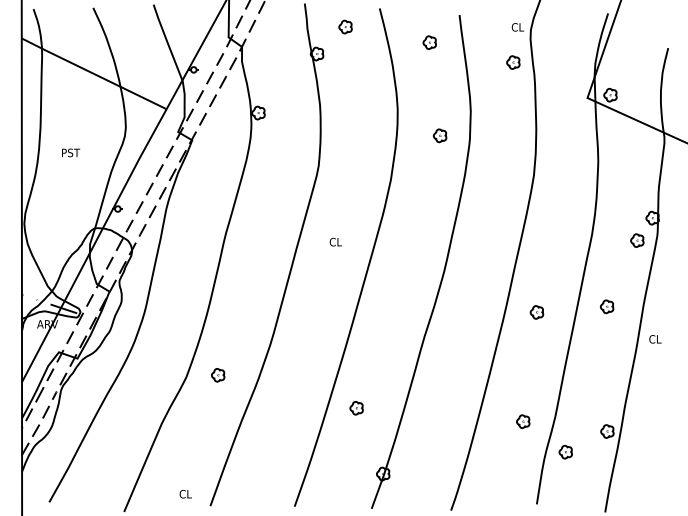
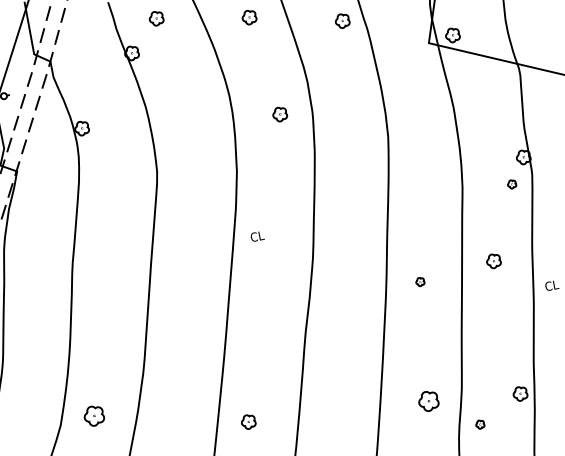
part: (637, 240) -> (512, 184), size x0.6
text: (335, 241) -> (256, 235), moved
part: (536, 312) -> (419, 282), size x0.6
part: (218, 375) -> (94, 416), size x1.4
part: (523, 421) -> (428, 400), size x1.4
part: (565, 451) -> (479, 423), size x0.6

